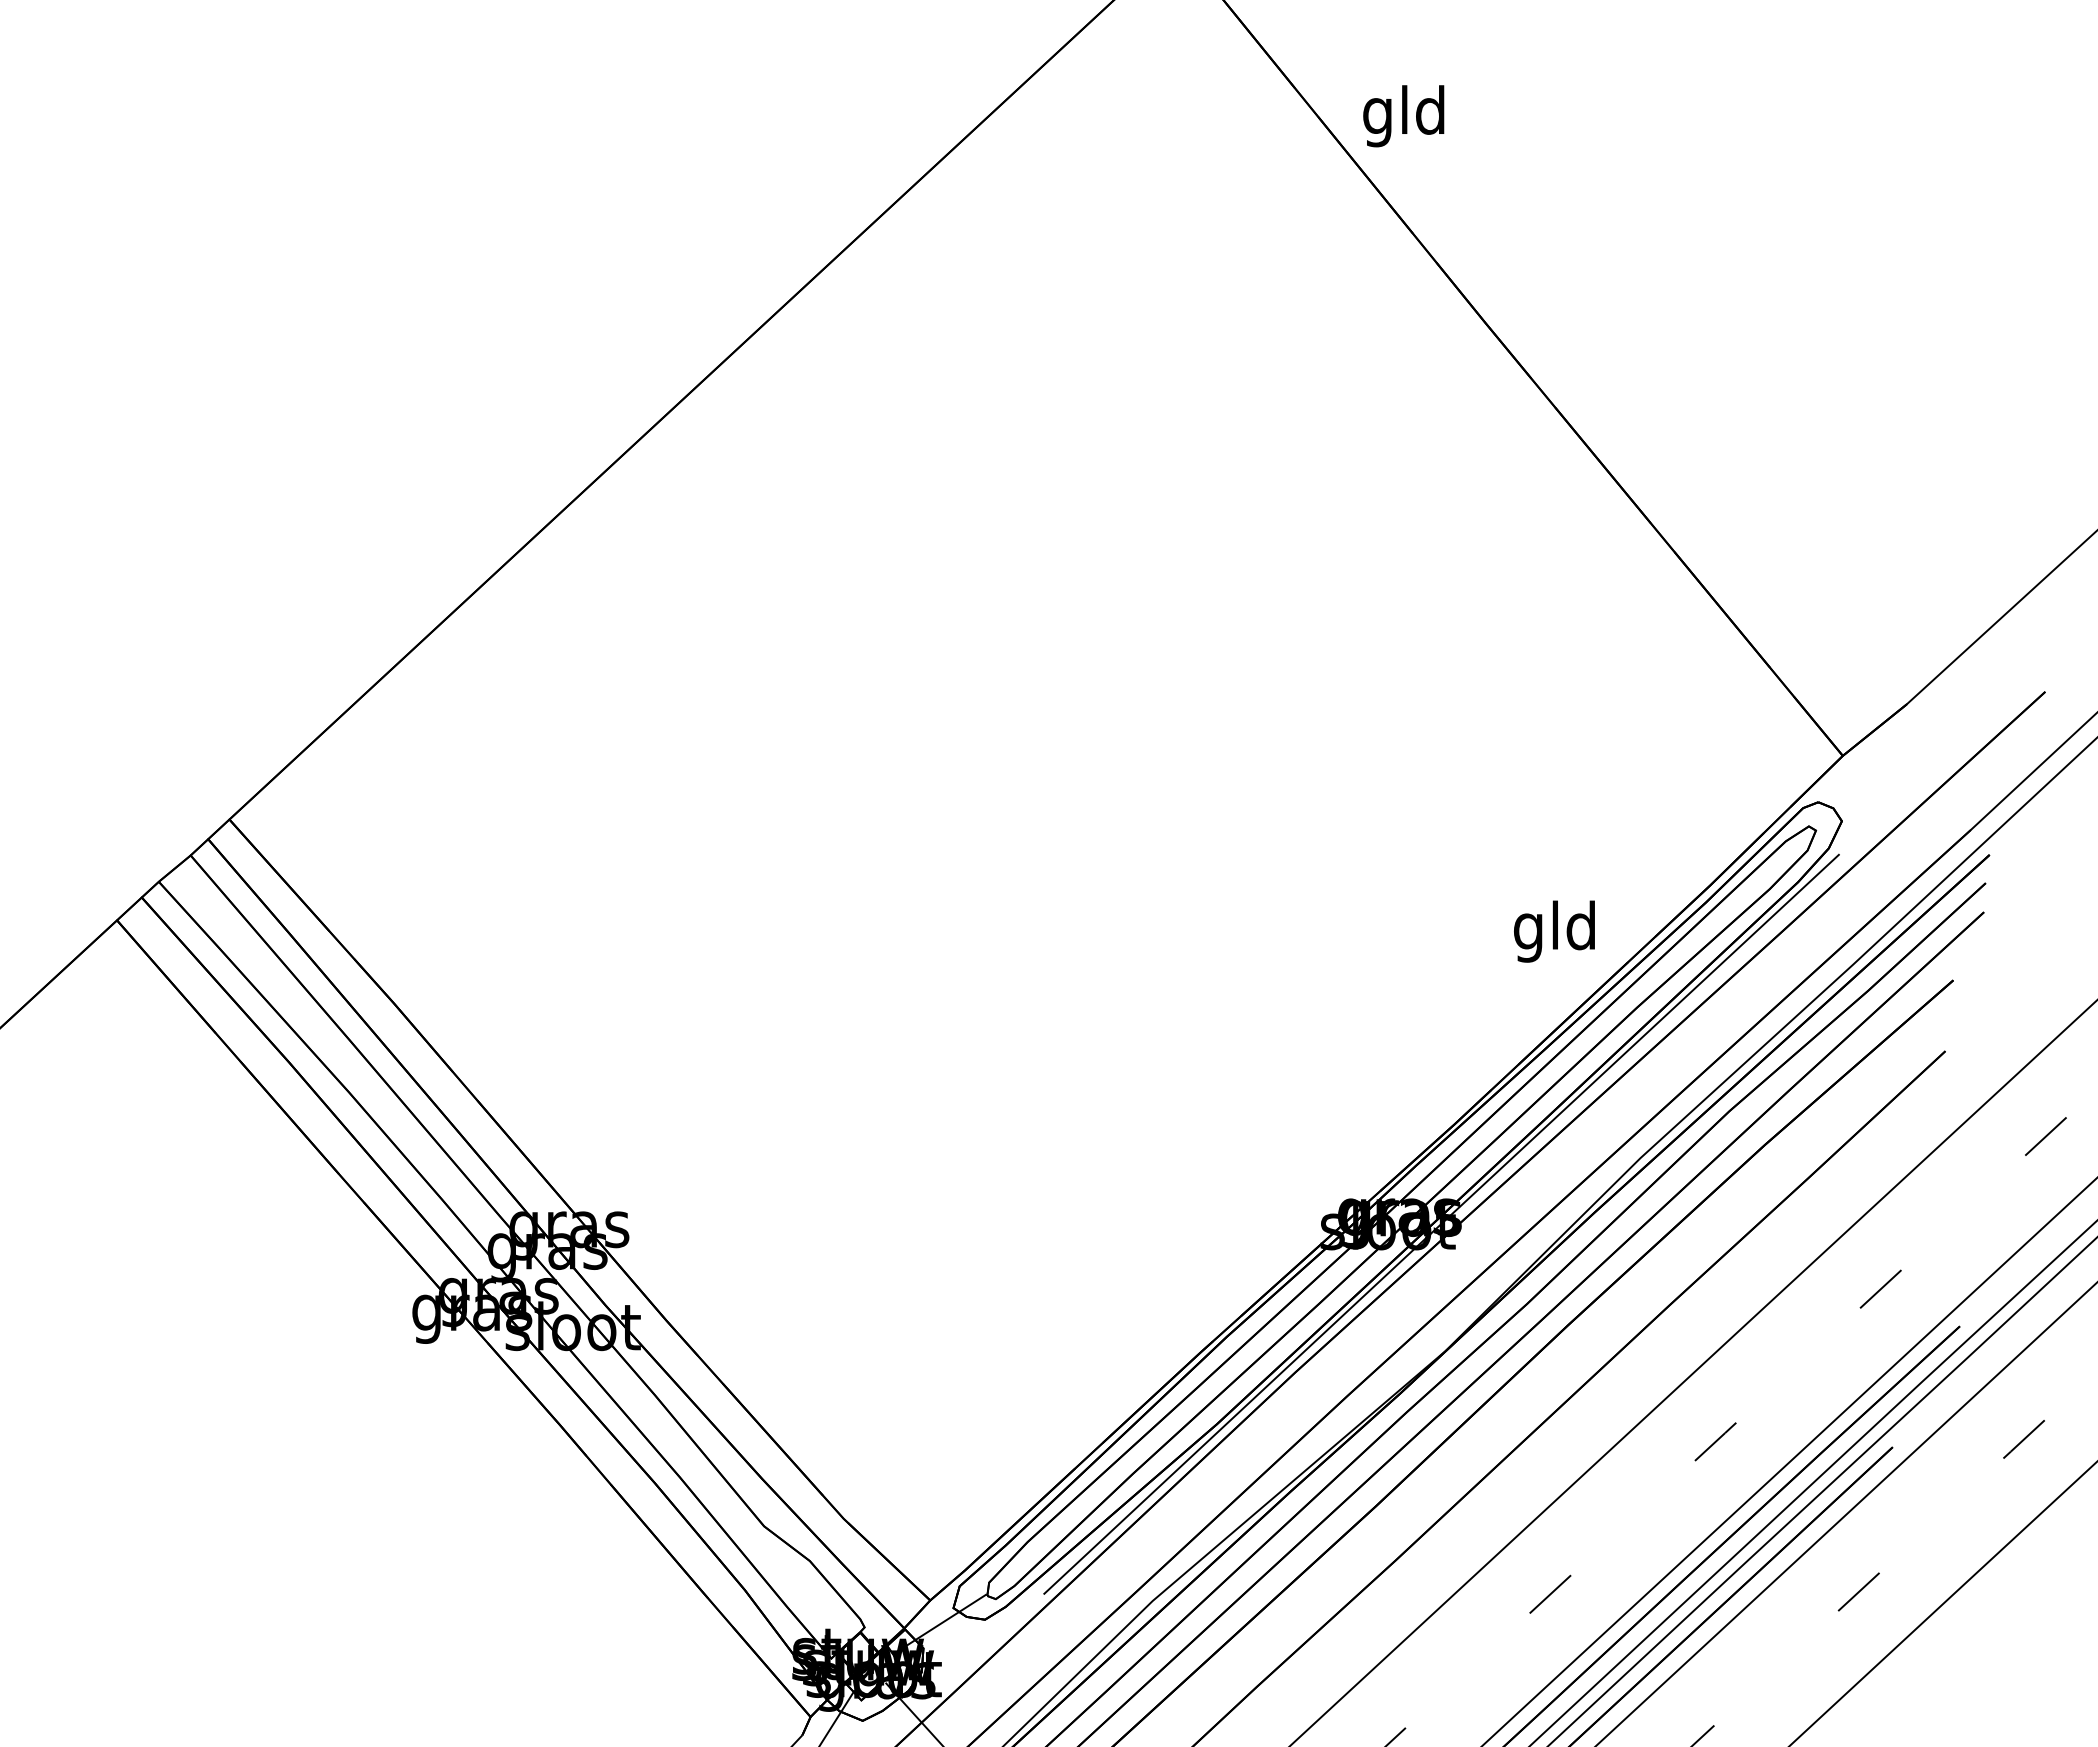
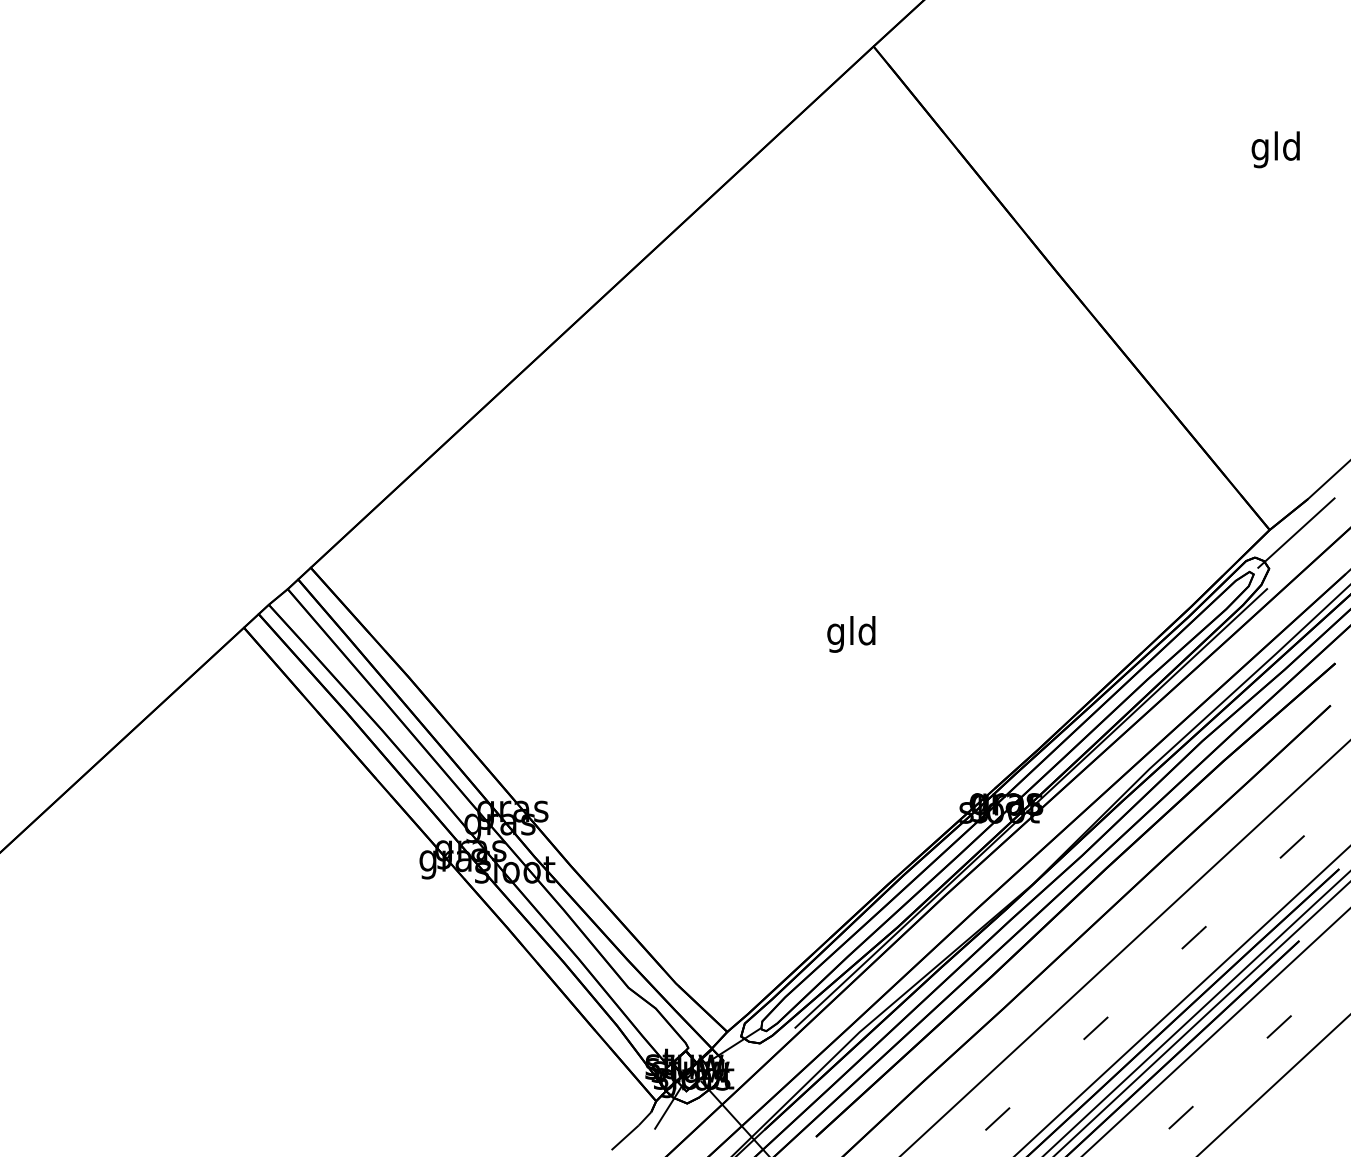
text: (1403, 115) -> (1275, 149), moved
line: (1887, 760) -> (1296, 532), added
text: (1554, 931) -> (851, 634), moved

